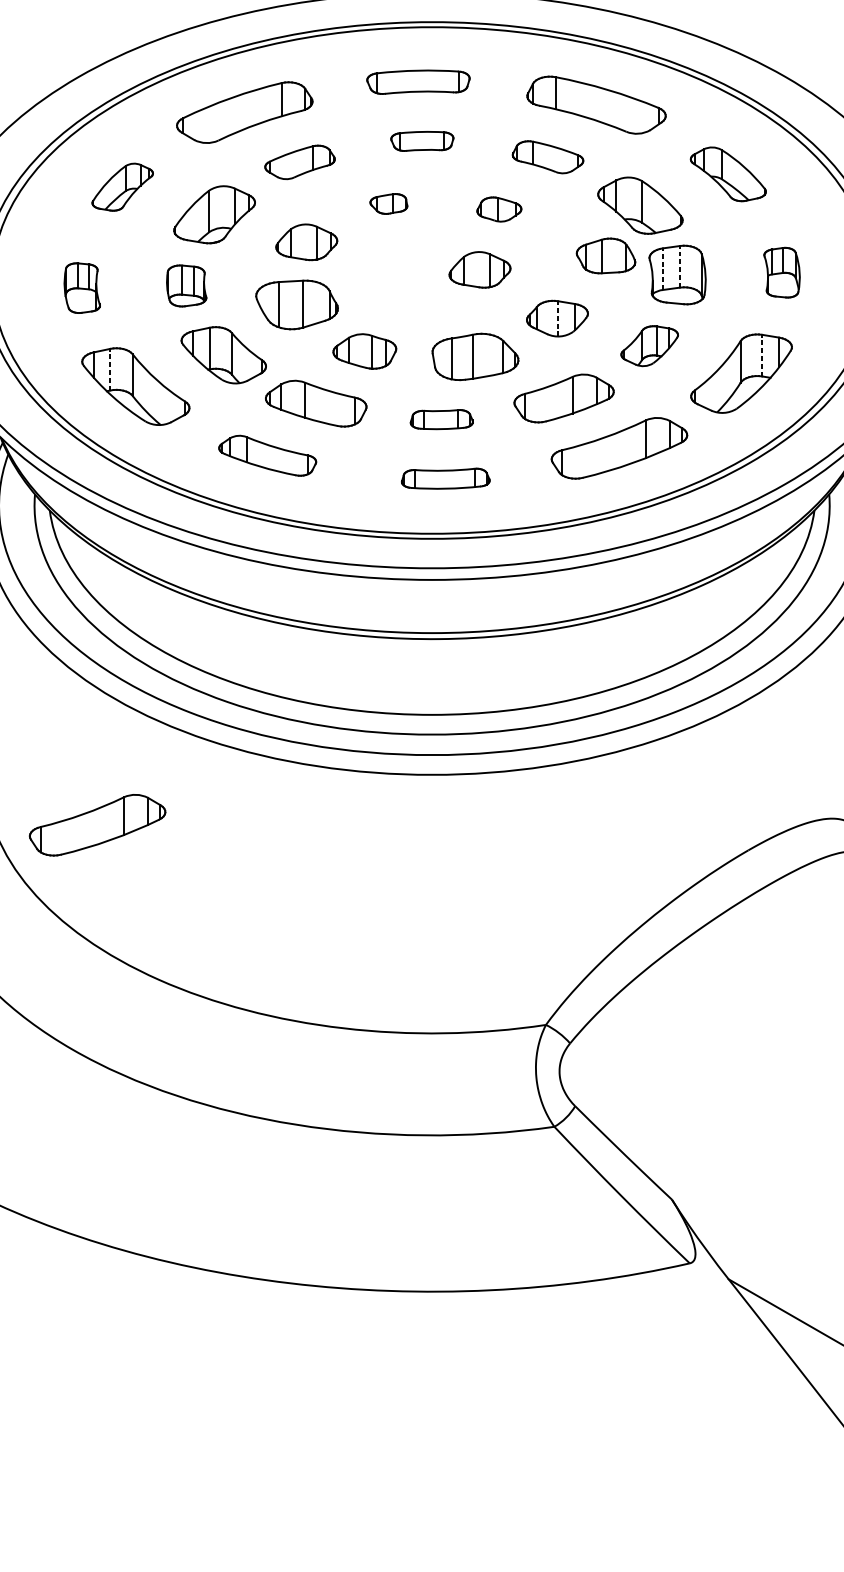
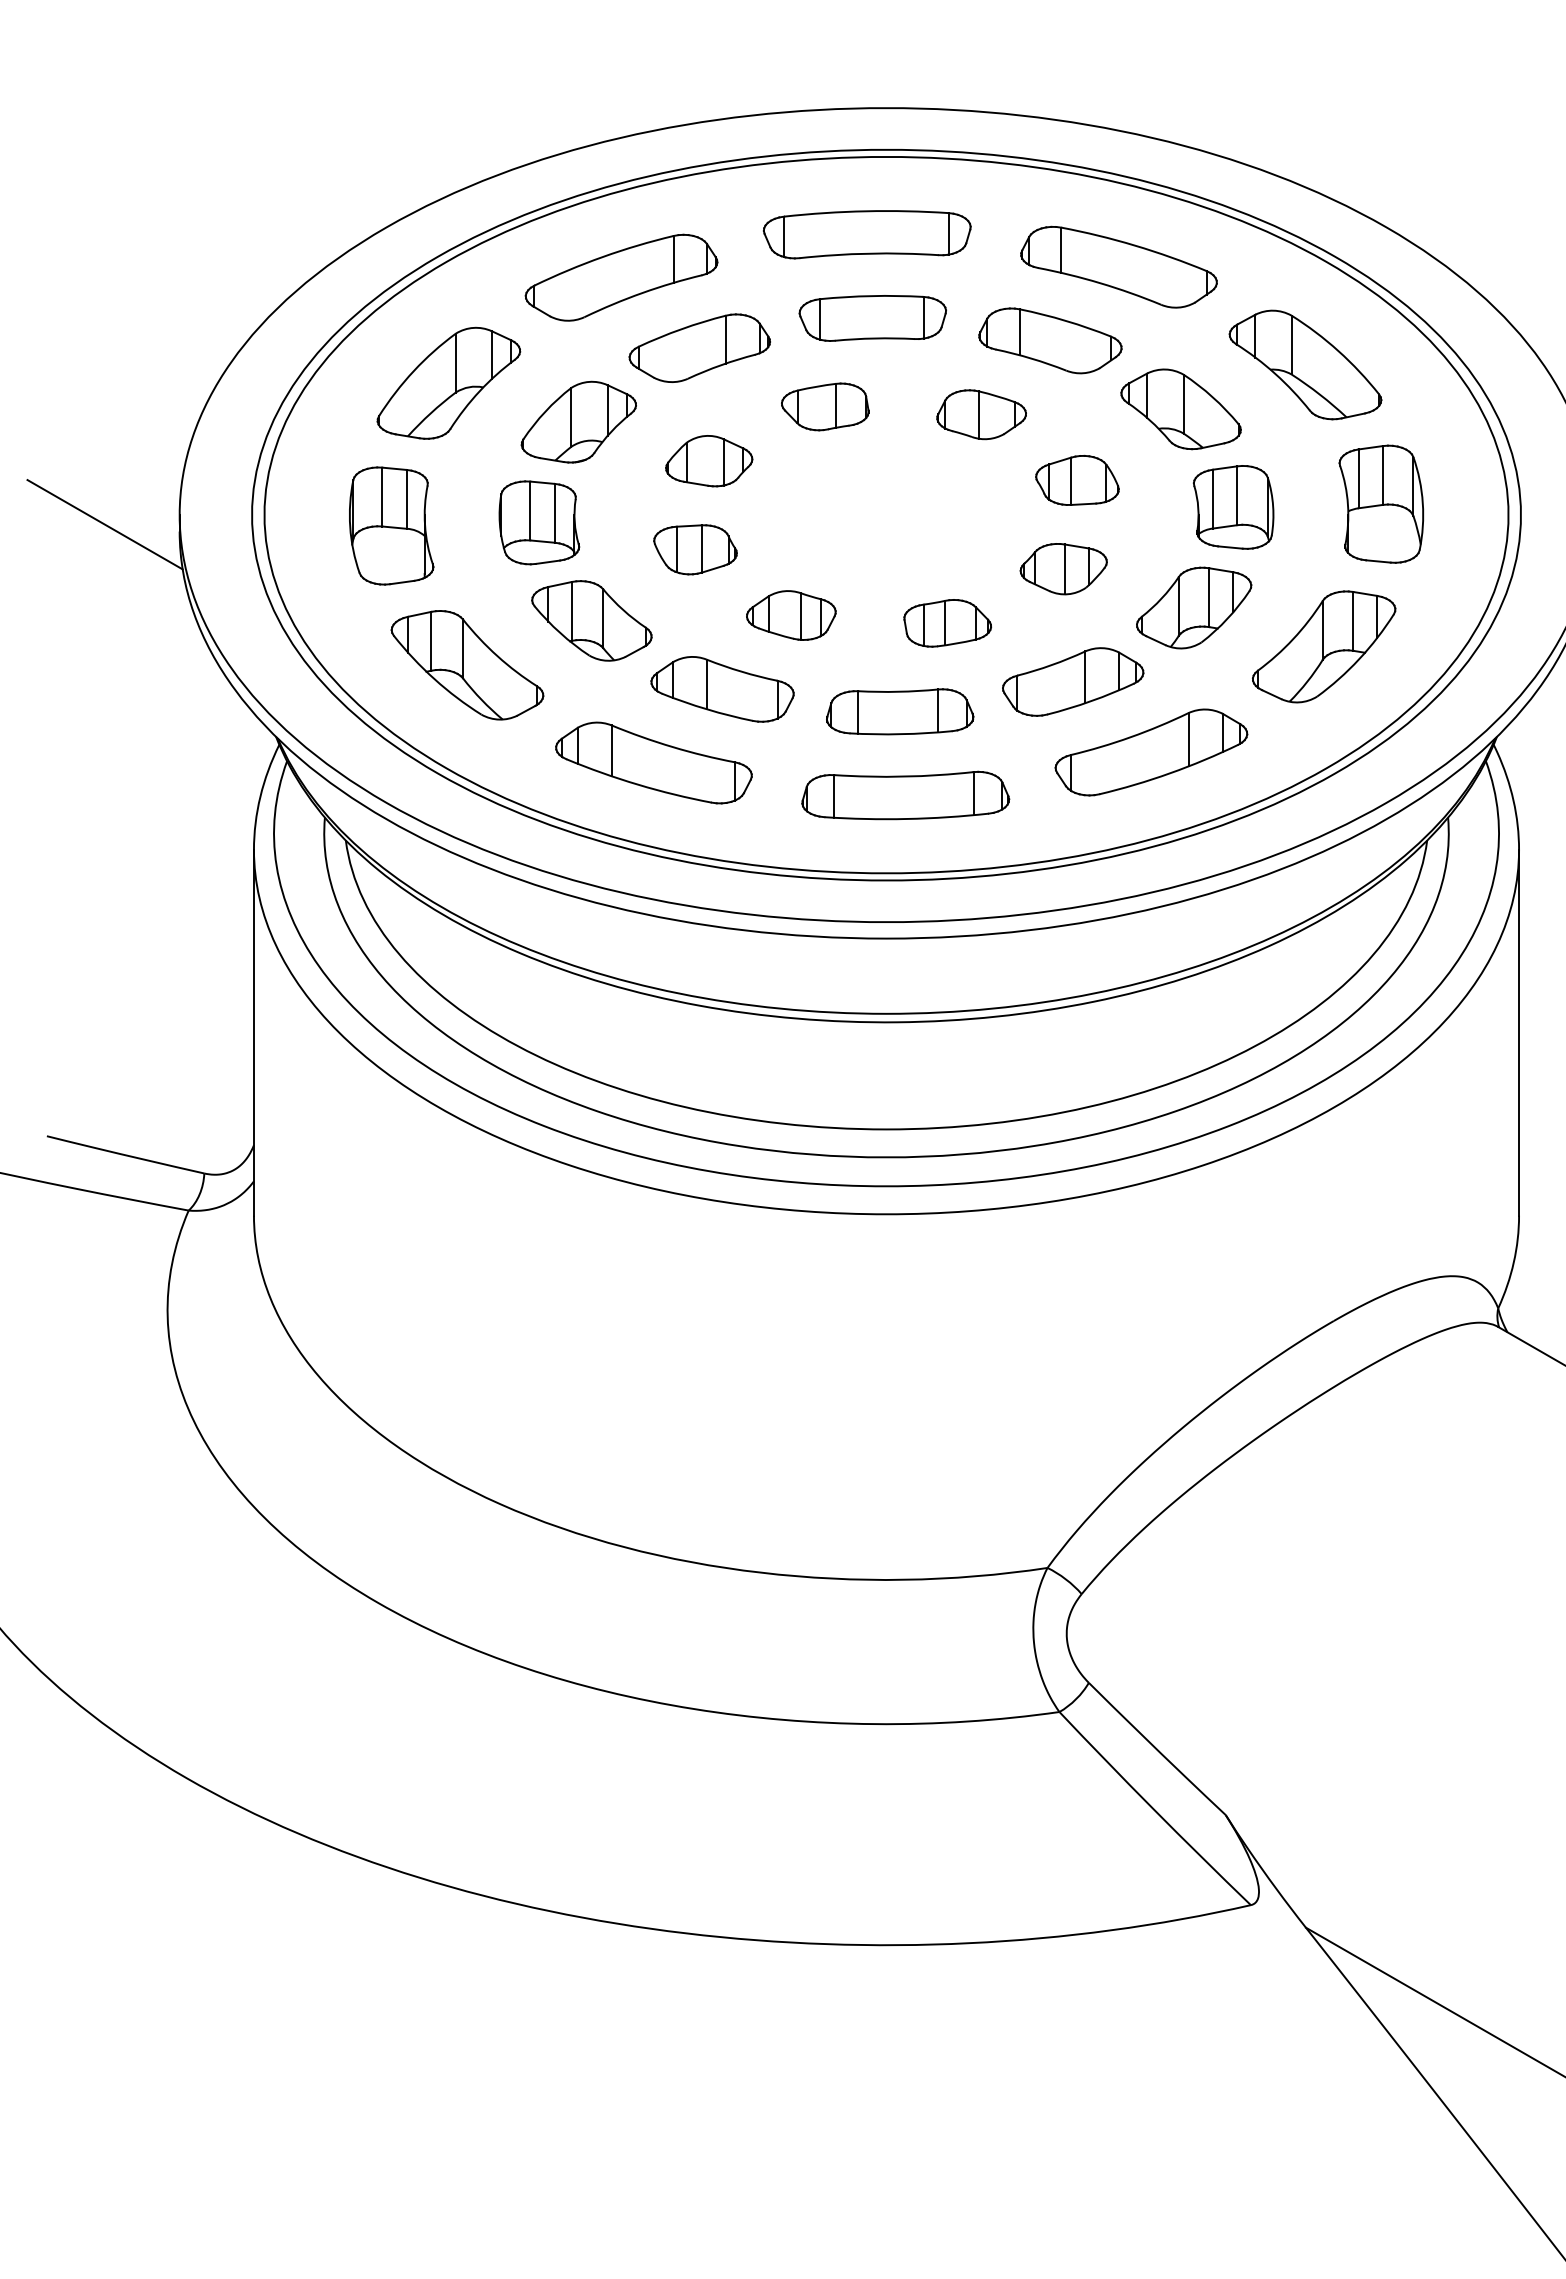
part: (417, 82) -> (866, 234), size x1.43
part: (422, 141) -> (872, 318), size x1.67
part: (548, 157) -> (1050, 340), size x1.43
part: (299, 161) -> (699, 347), size x1.43
part: (728, 173) -> (1305, 364), size x1.43
part: (122, 186) -> (448, 382), size x1.67
part: (388, 203) -> (825, 406), size x1.67
part: (499, 209) -> (981, 414), size x1.43
part: (606, 255) -> (1077, 479), moved
line: (680, 266) -> (1237, 495), dashed -> solid
line: (662, 268) -> (1212, 498), dashed -> solid
part: (480, 270) -> (954, 500), removed
part: (782, 272) -> (1381, 503), size x1.67
part: (186, 285) -> (539, 522), size x1.43
part: (82, 287) -> (391, 525), size x1.67
part: (297, 304) -> (695, 549), size x0.71
line: (557, 318) -> (1064, 569), dashed -> solid
part: (649, 345) -> (1194, 607), size x1.43
line: (762, 355) -> (1353, 620), dashed -> solid
part: (475, 357) -> (947, 623), size x0.71
line: (110, 369) -> (431, 640), dashed -> solid
part: (442, 419) -> (900, 711), size x1.67
part: (267, 455) -> (653, 762), size x1.43
part: (445, 478) -> (905, 795), size x1.67
part: (97, 825) -> (413, 1285), removed

